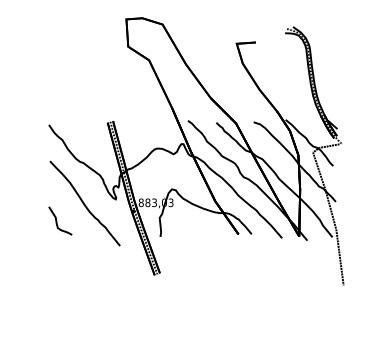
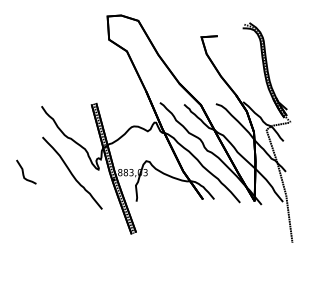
curve: (56, 220) -> (23, 171), moved

